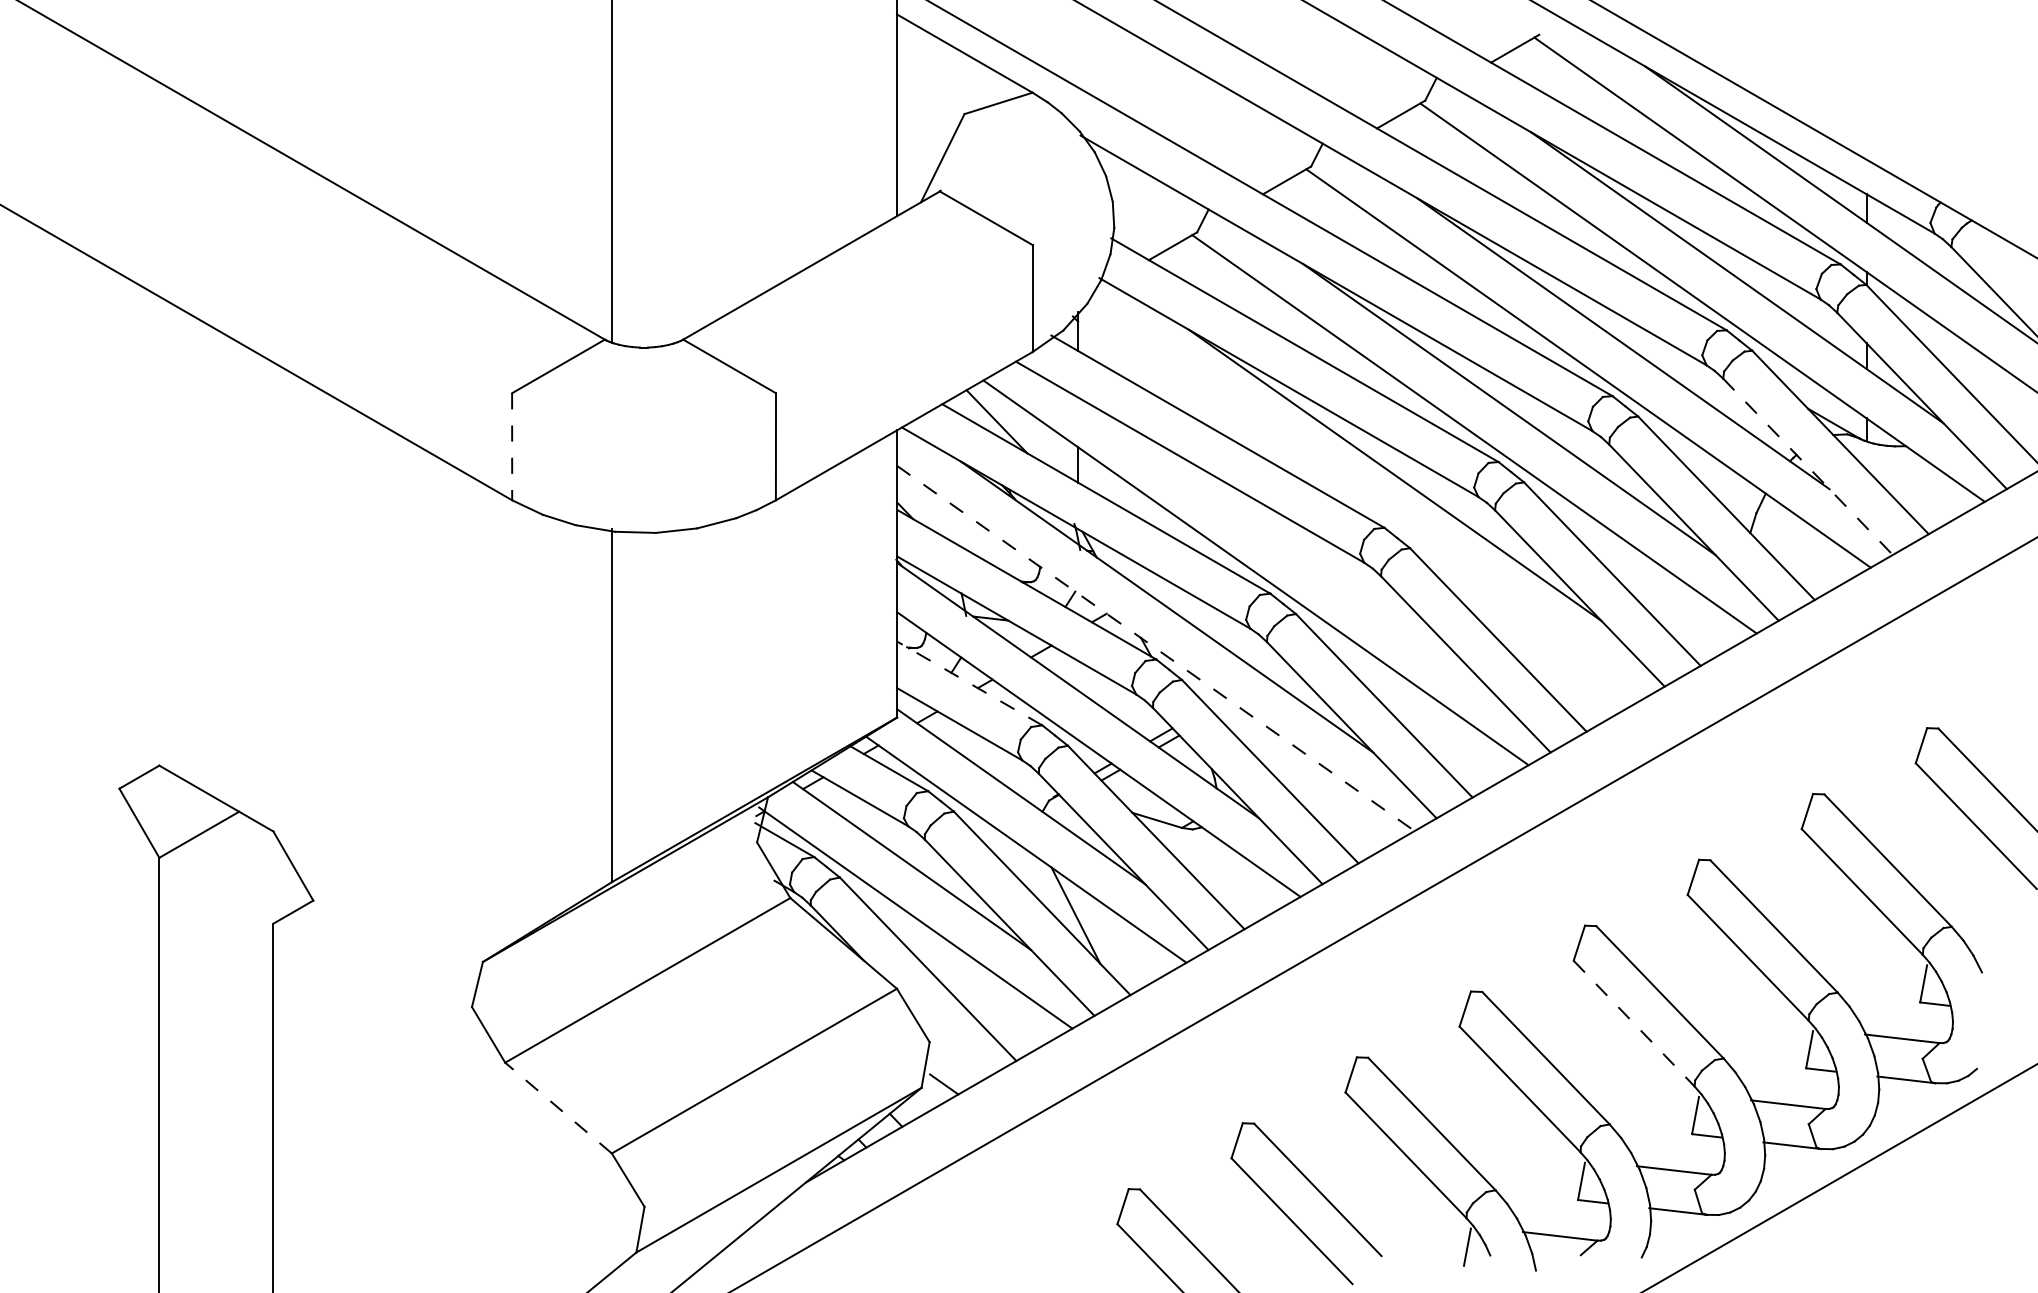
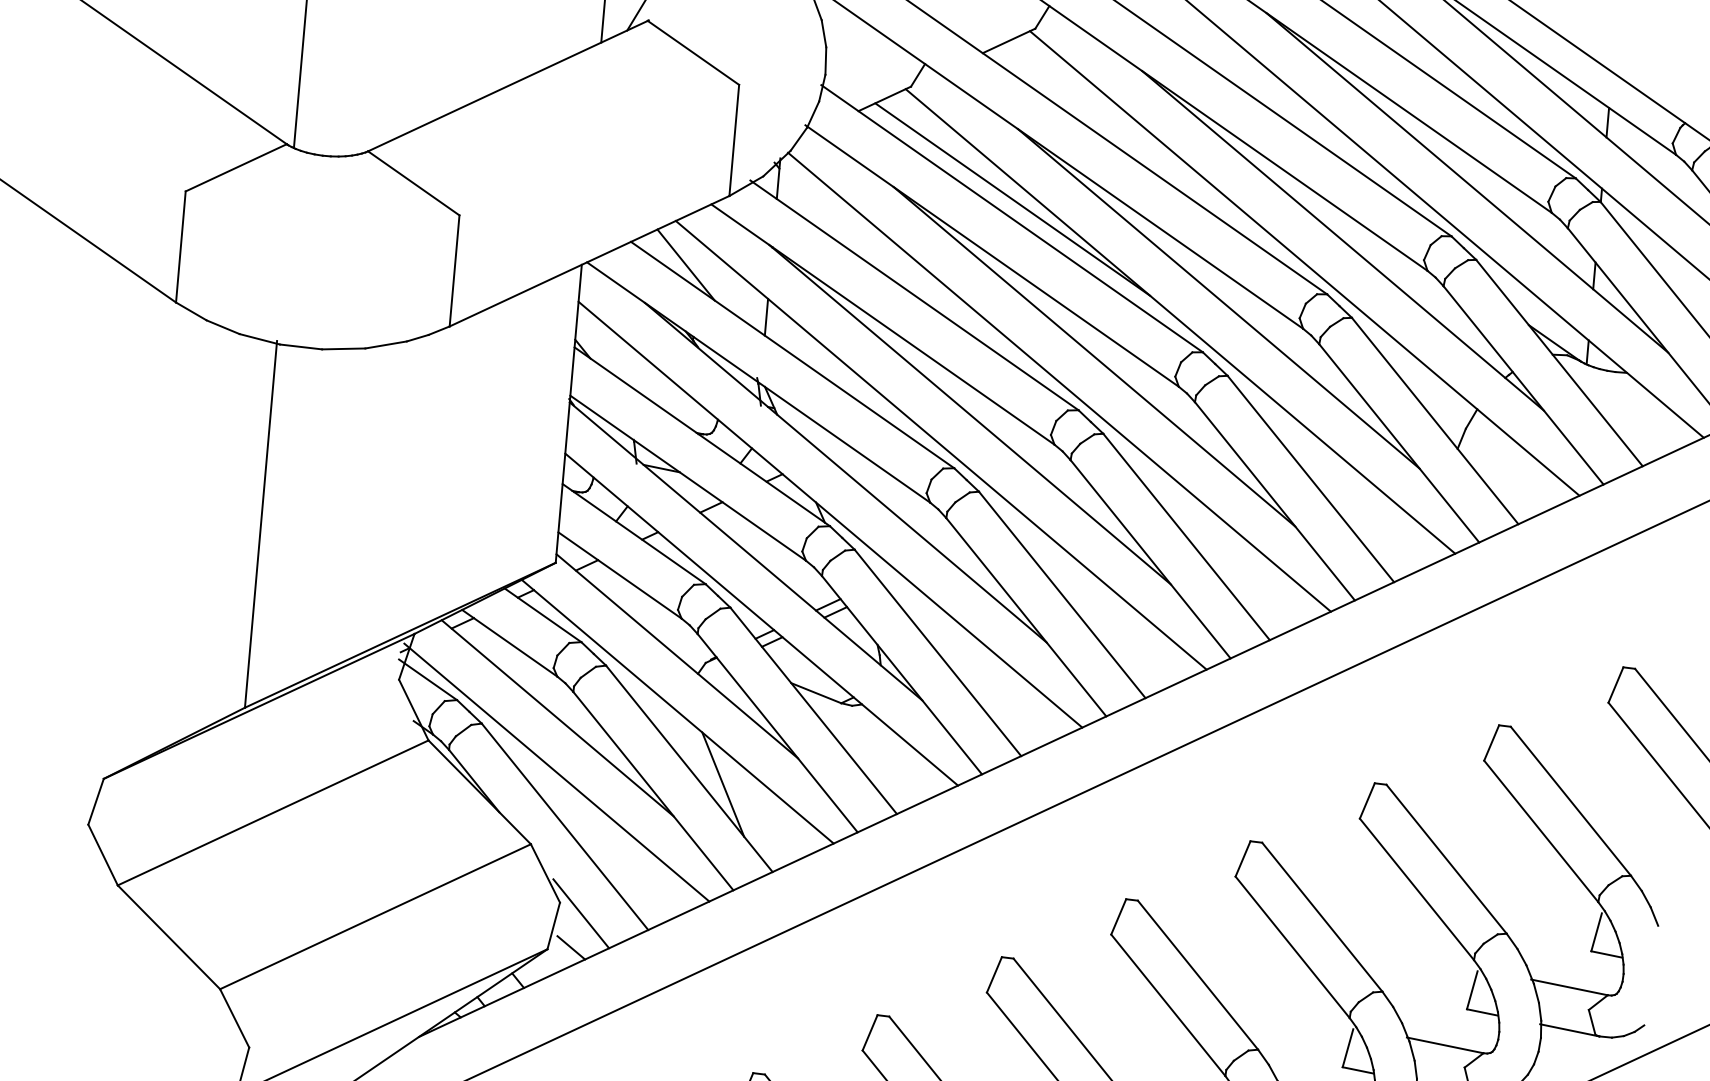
line: (1303, 331) -> (1012, 199), added
line: (512, 446) -> (181, 246), dashed -> solid
line: (1808, 467) -> (1523, 386), dashed -> solid
line: (1363, 502) -> (1059, 382), added
line: (1280, 540) -> (969, 413), added
line: (1155, 648) -> (830, 514), dashed -> solid
line: (969, 683) -> (633, 534), dashed -> solid
line: (1634, 1024) -> (1292, 948), dashed -> solid
line: (950, 1050) -> (580, 913), added
line: (558, 1108) -> (168, 937), dashed -> solid

